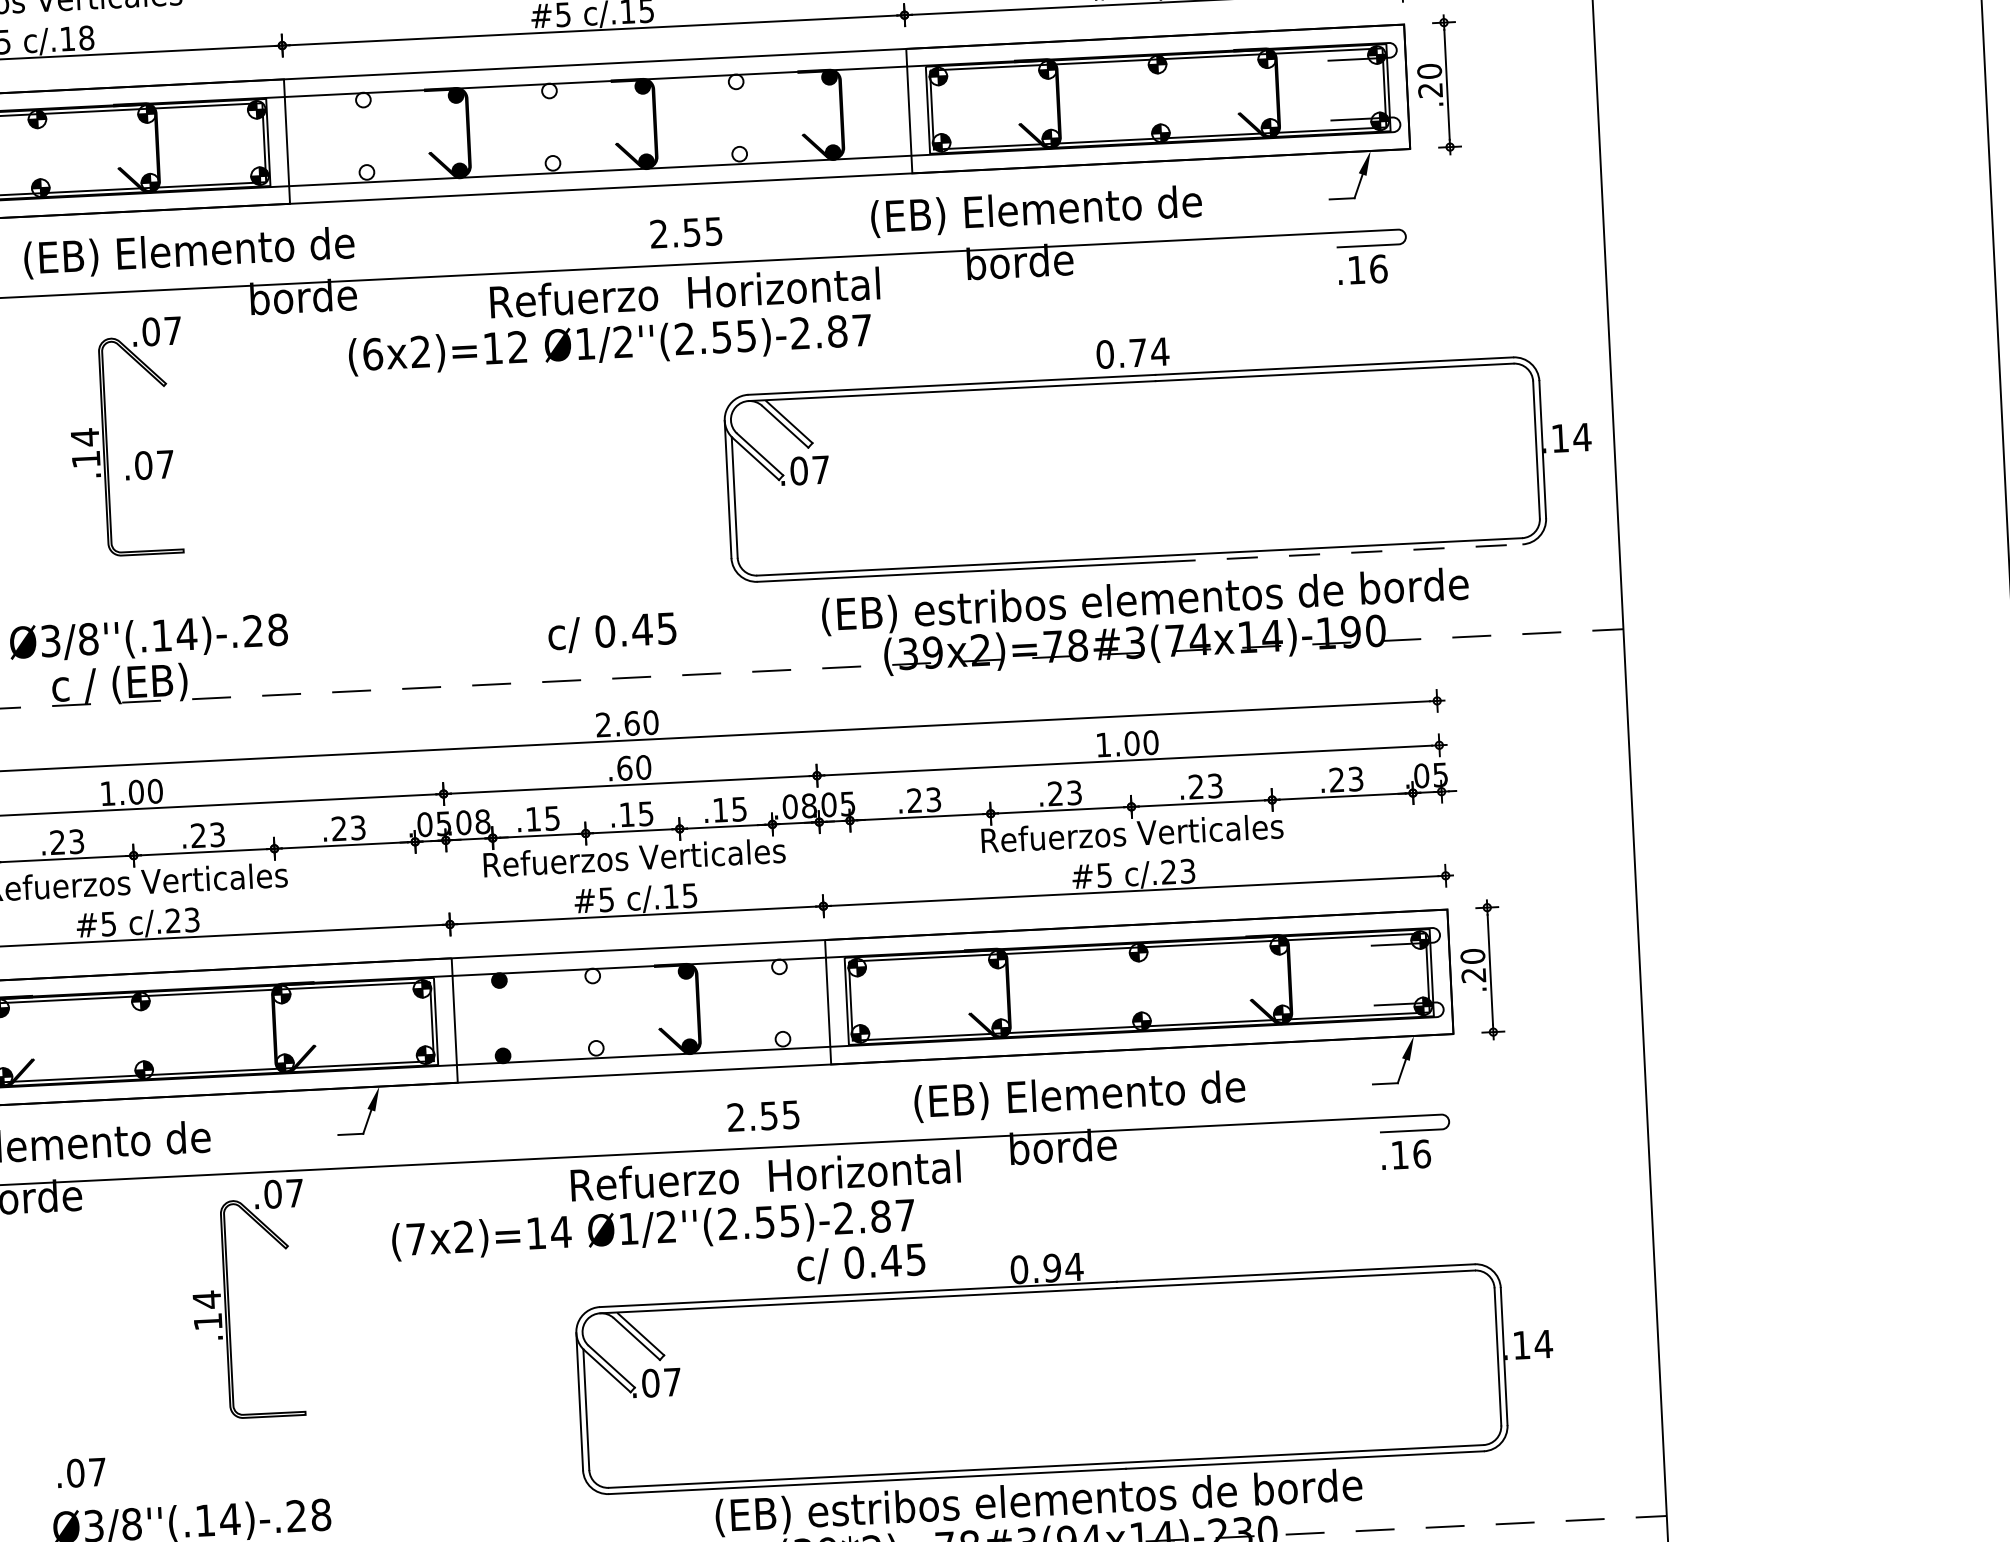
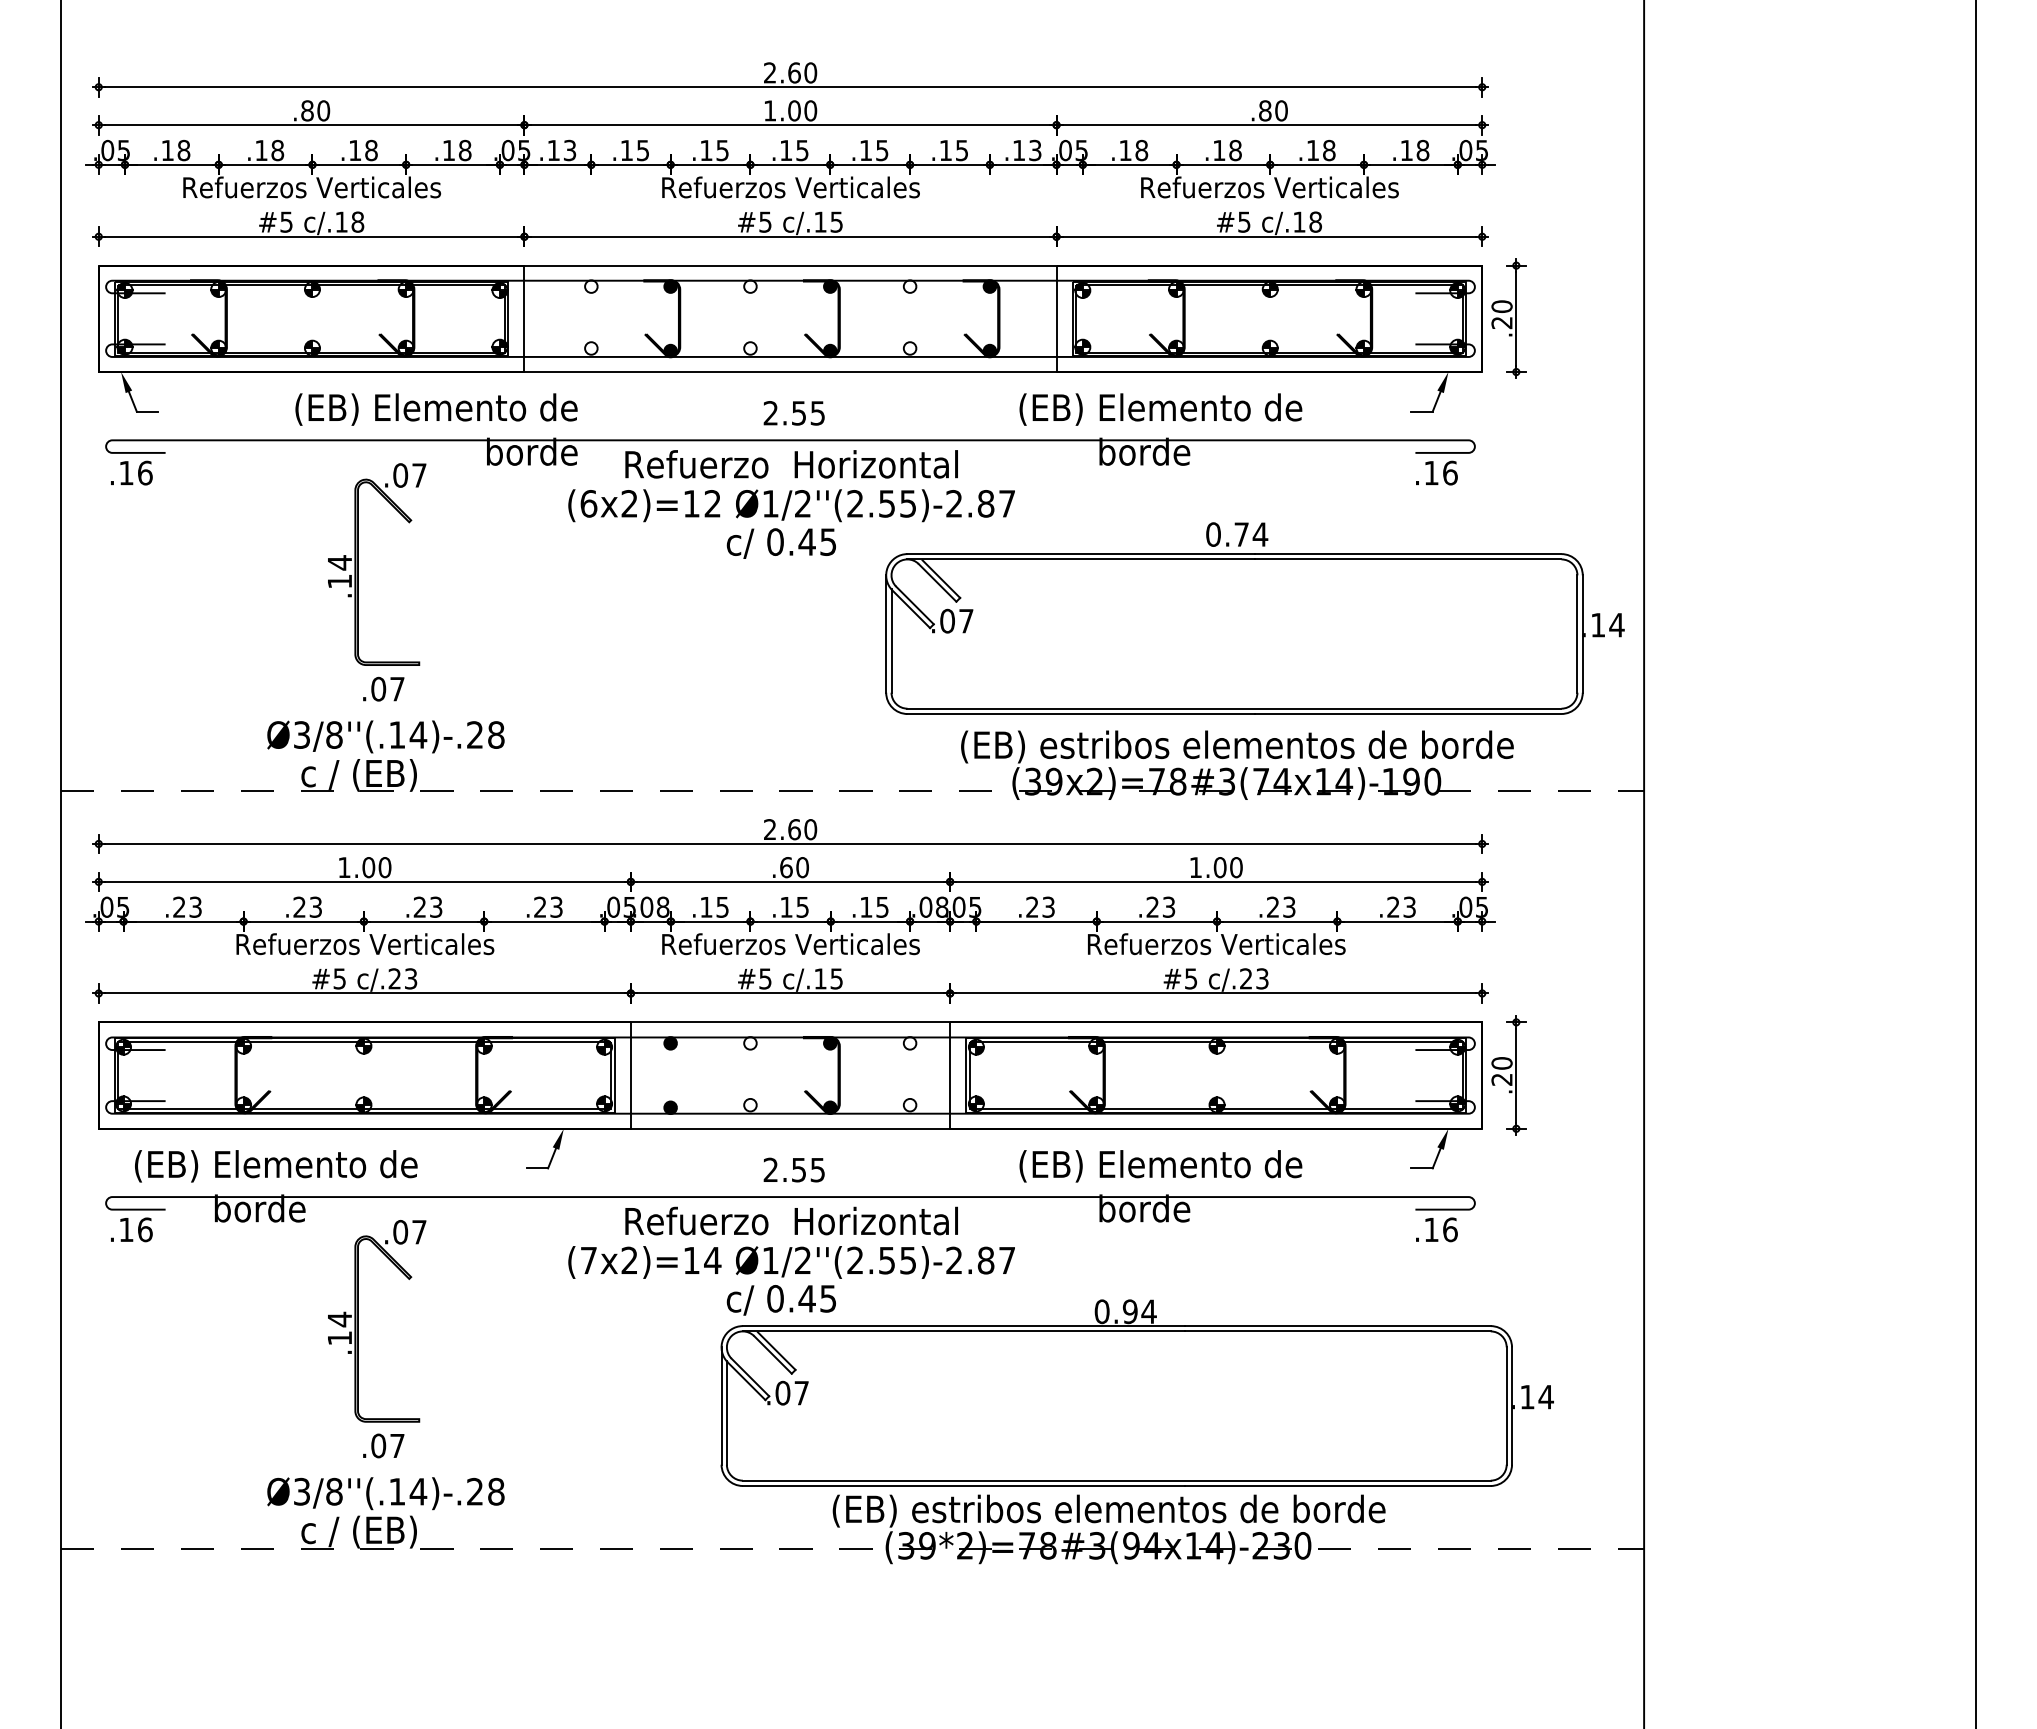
text: (685, 233) -> (793, 413), moved
text: (684, 292) -> (791, 464), moved
text: (149, 464) -> (383, 688), moved
line: (1343, 553) -> (1408, 714), dashed -> solid
text: (611, 632) -> (780, 543), moved
text: (762, 1115) -> (793, 1169), moved
text: (765, 1175) -> (791, 1220), moved
text: (860, 1264) -> (780, 1300), moved
part: (228, 1301) -> (358, 1321), moved
text: (81, 1472) -> (383, 1445), moved

